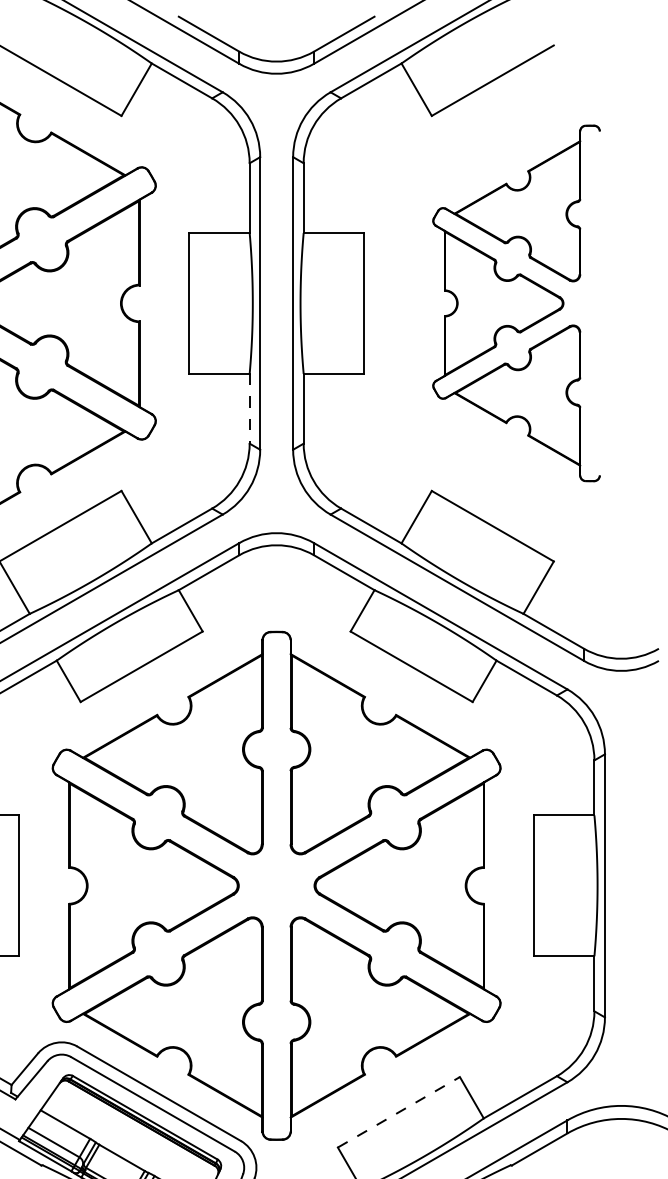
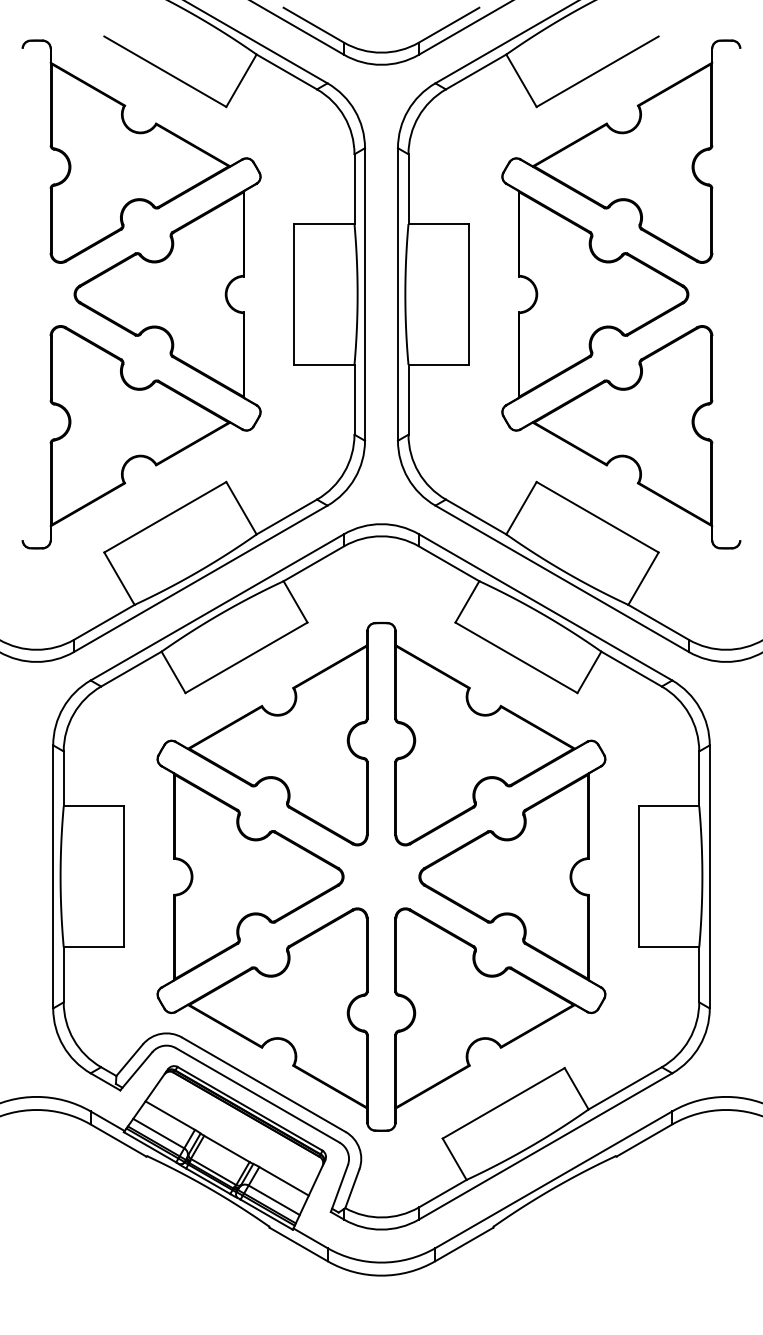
part: (516, 303) -> (621, 294), size x1.43
line: (249, 408) -> (354, 399), dashed -> solid
line: (399, 1112) -> (504, 1103), dashed -> solid

